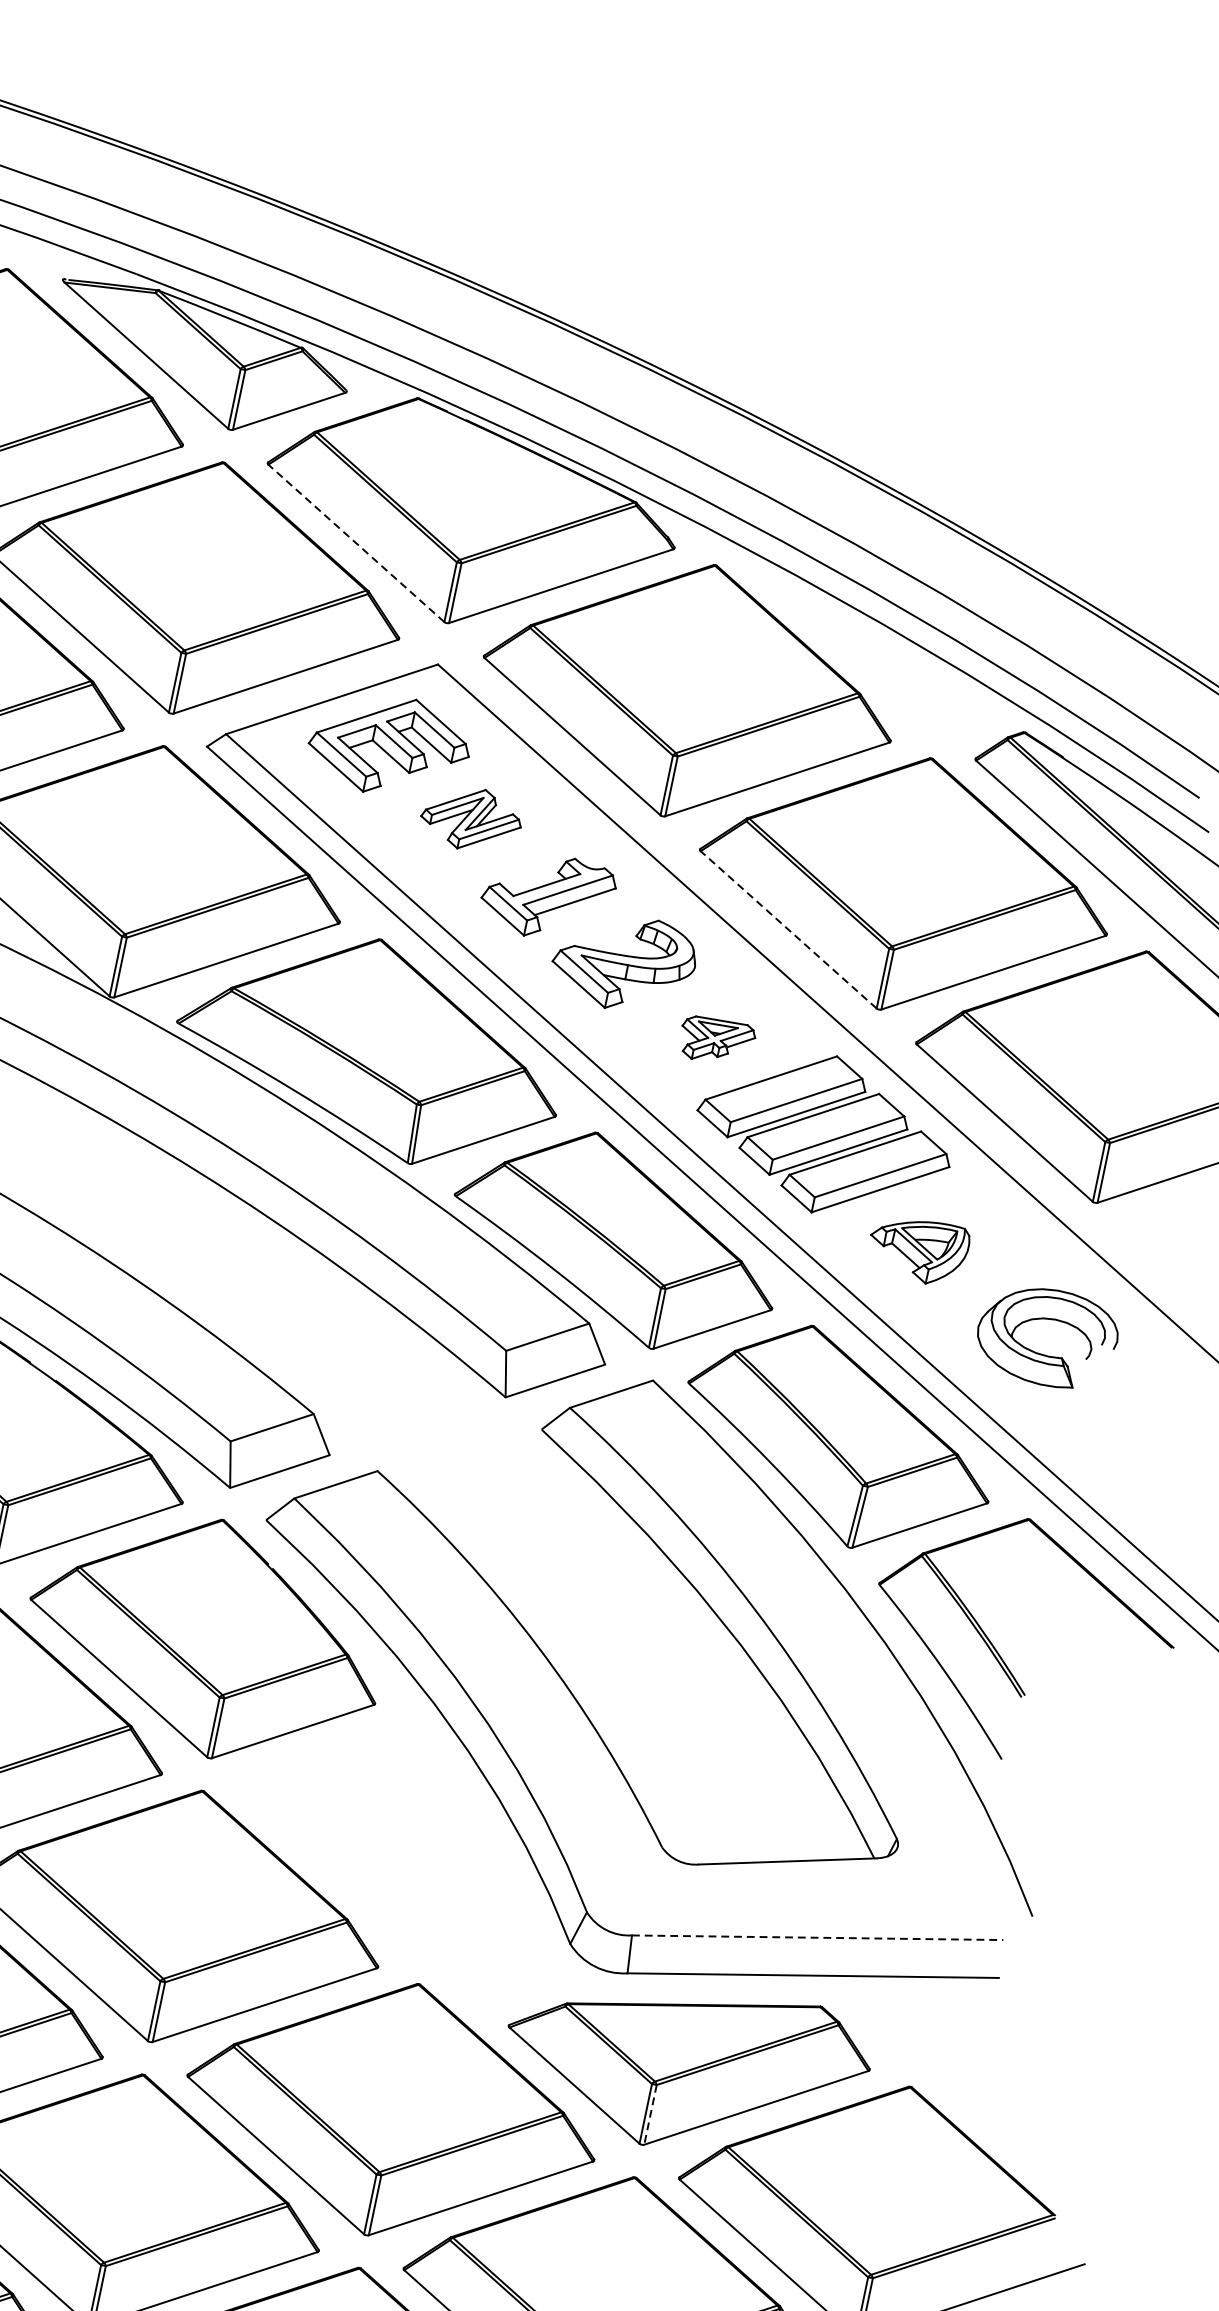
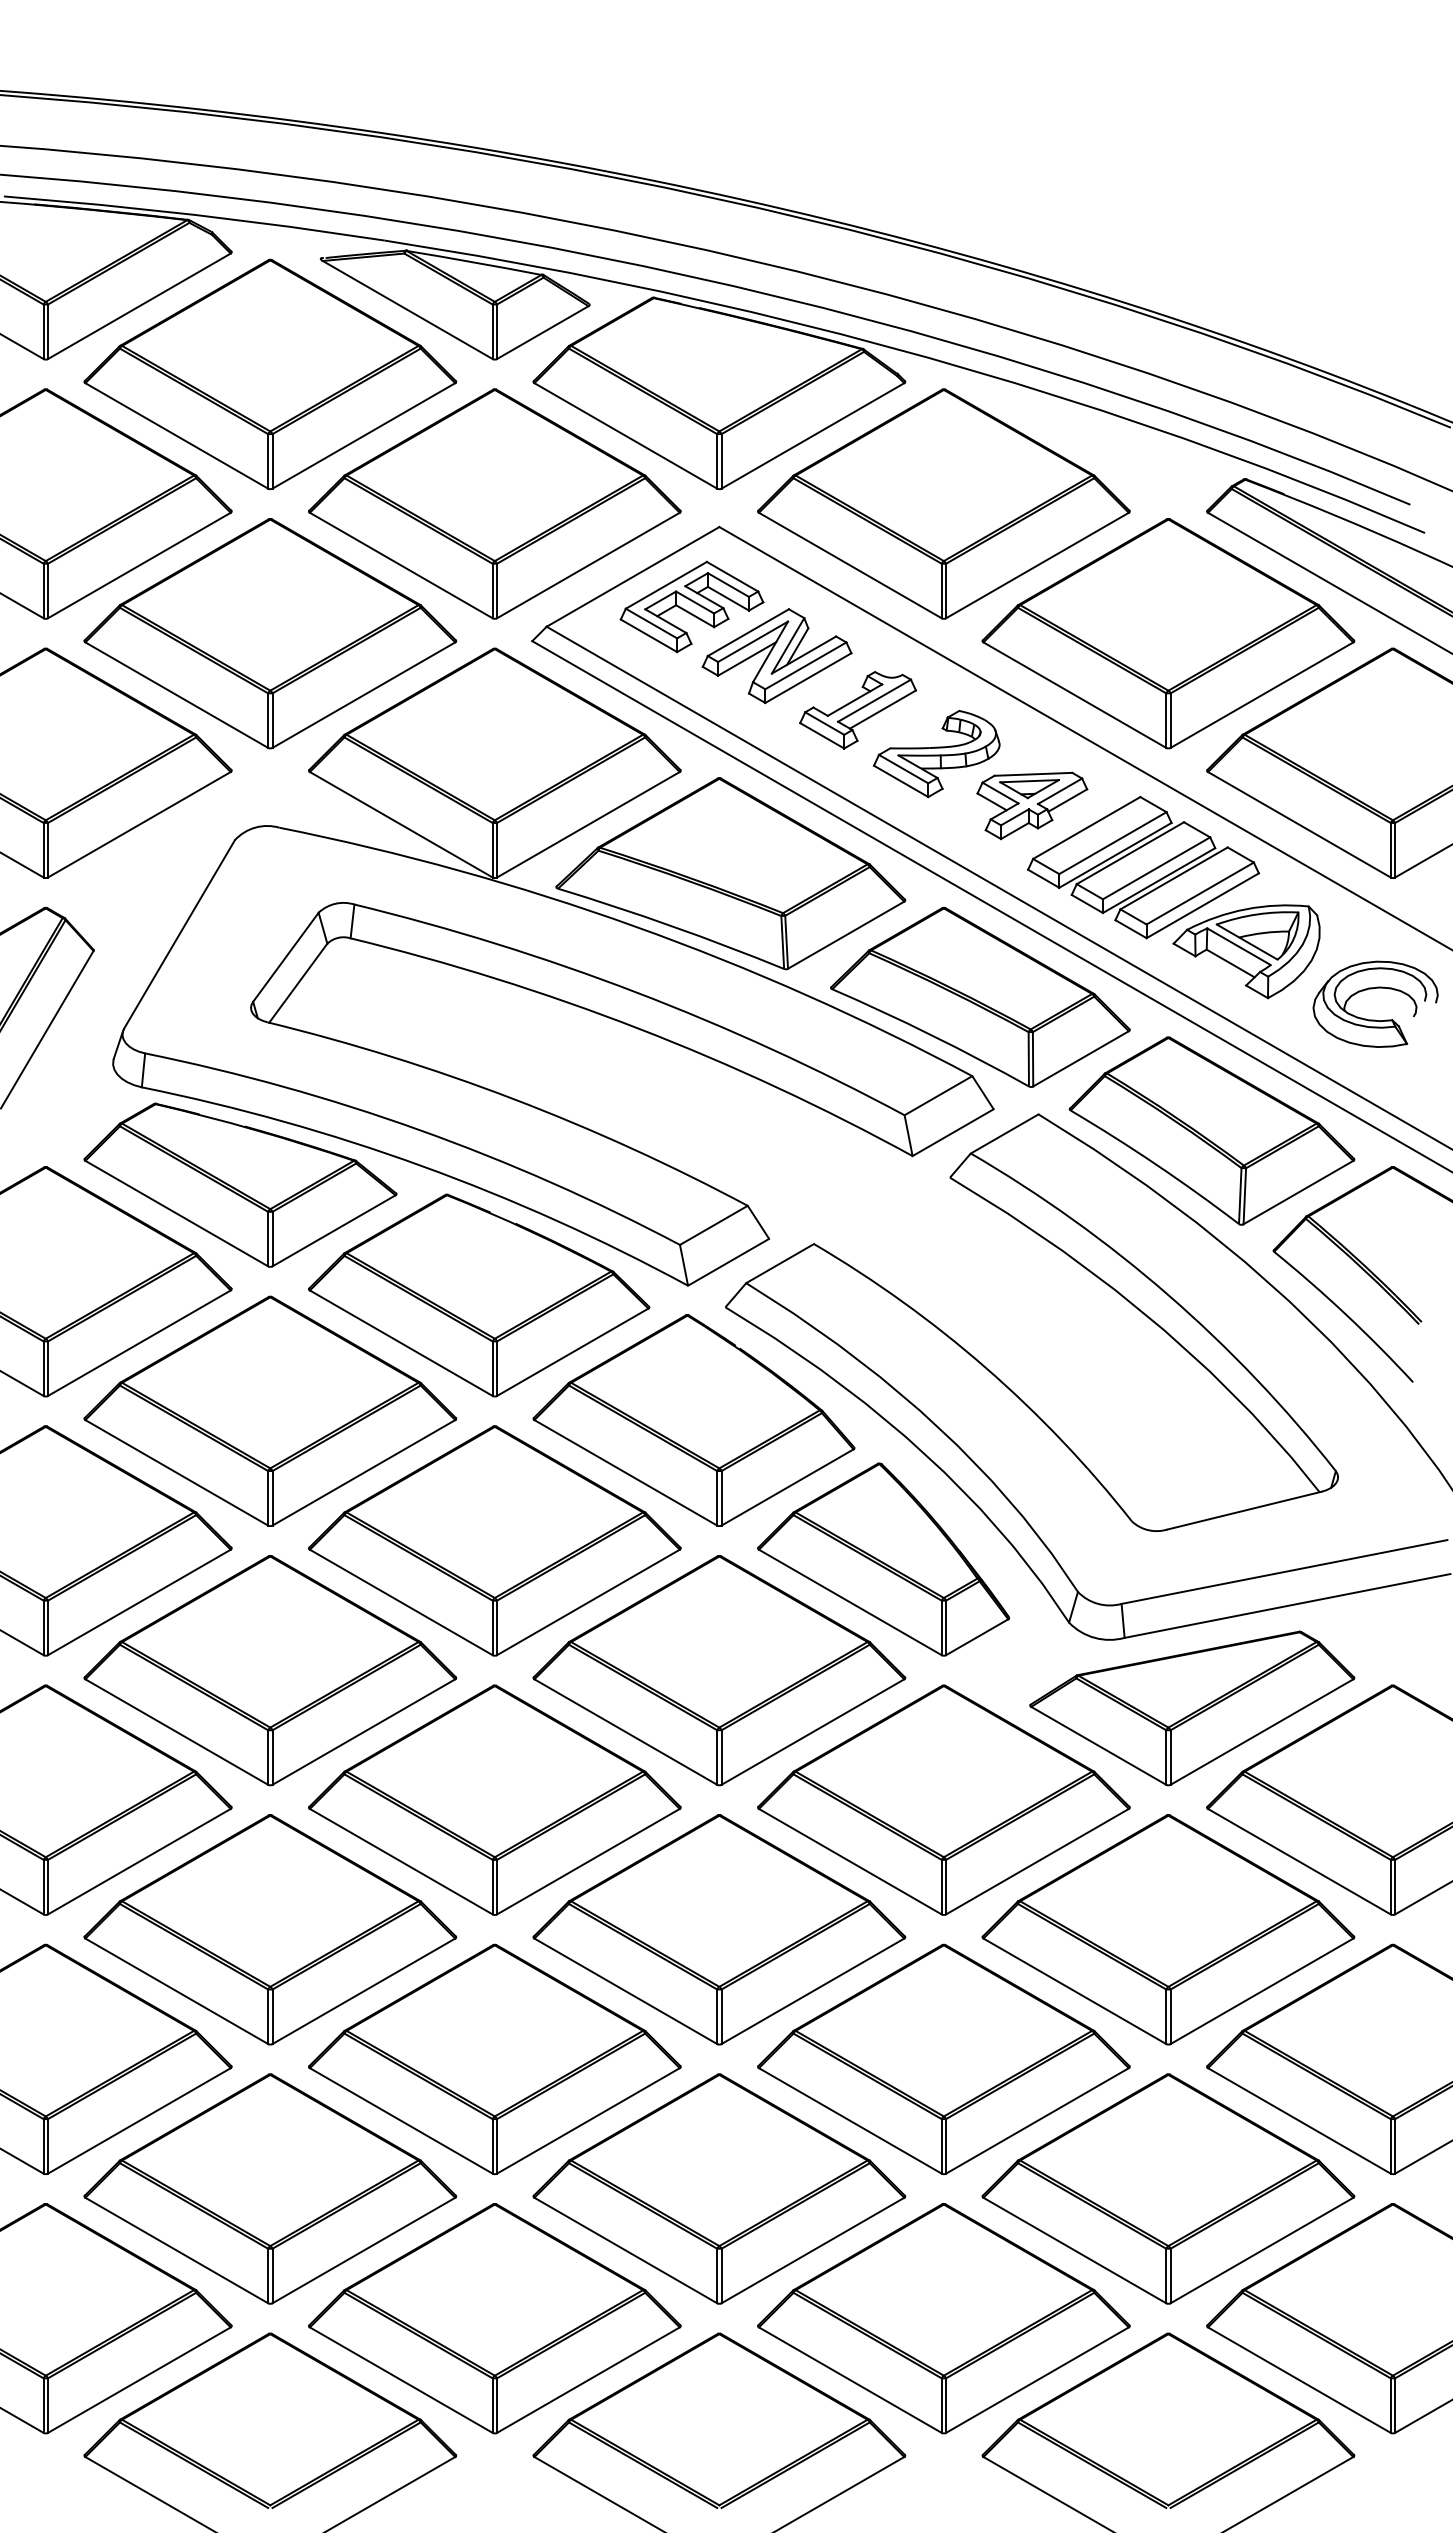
line: (356, 542) -> (625, 435), dashed -> solid
part: (470, 819) -> (776, 656), size x1.67
line: (788, 930) -> (1074, 695), dashed -> solid
part: (717, 1040) -> (1032, 805), size x1.67
part: (917, 1249) -> (1246, 951), size x1.67
part: (381, 1832) -> (883, 1559), added
line: (817, 1937) -> (1284, 1571), dashed -> solid
line: (650, 2115) -> (1170, 1758), dashed -> solid

